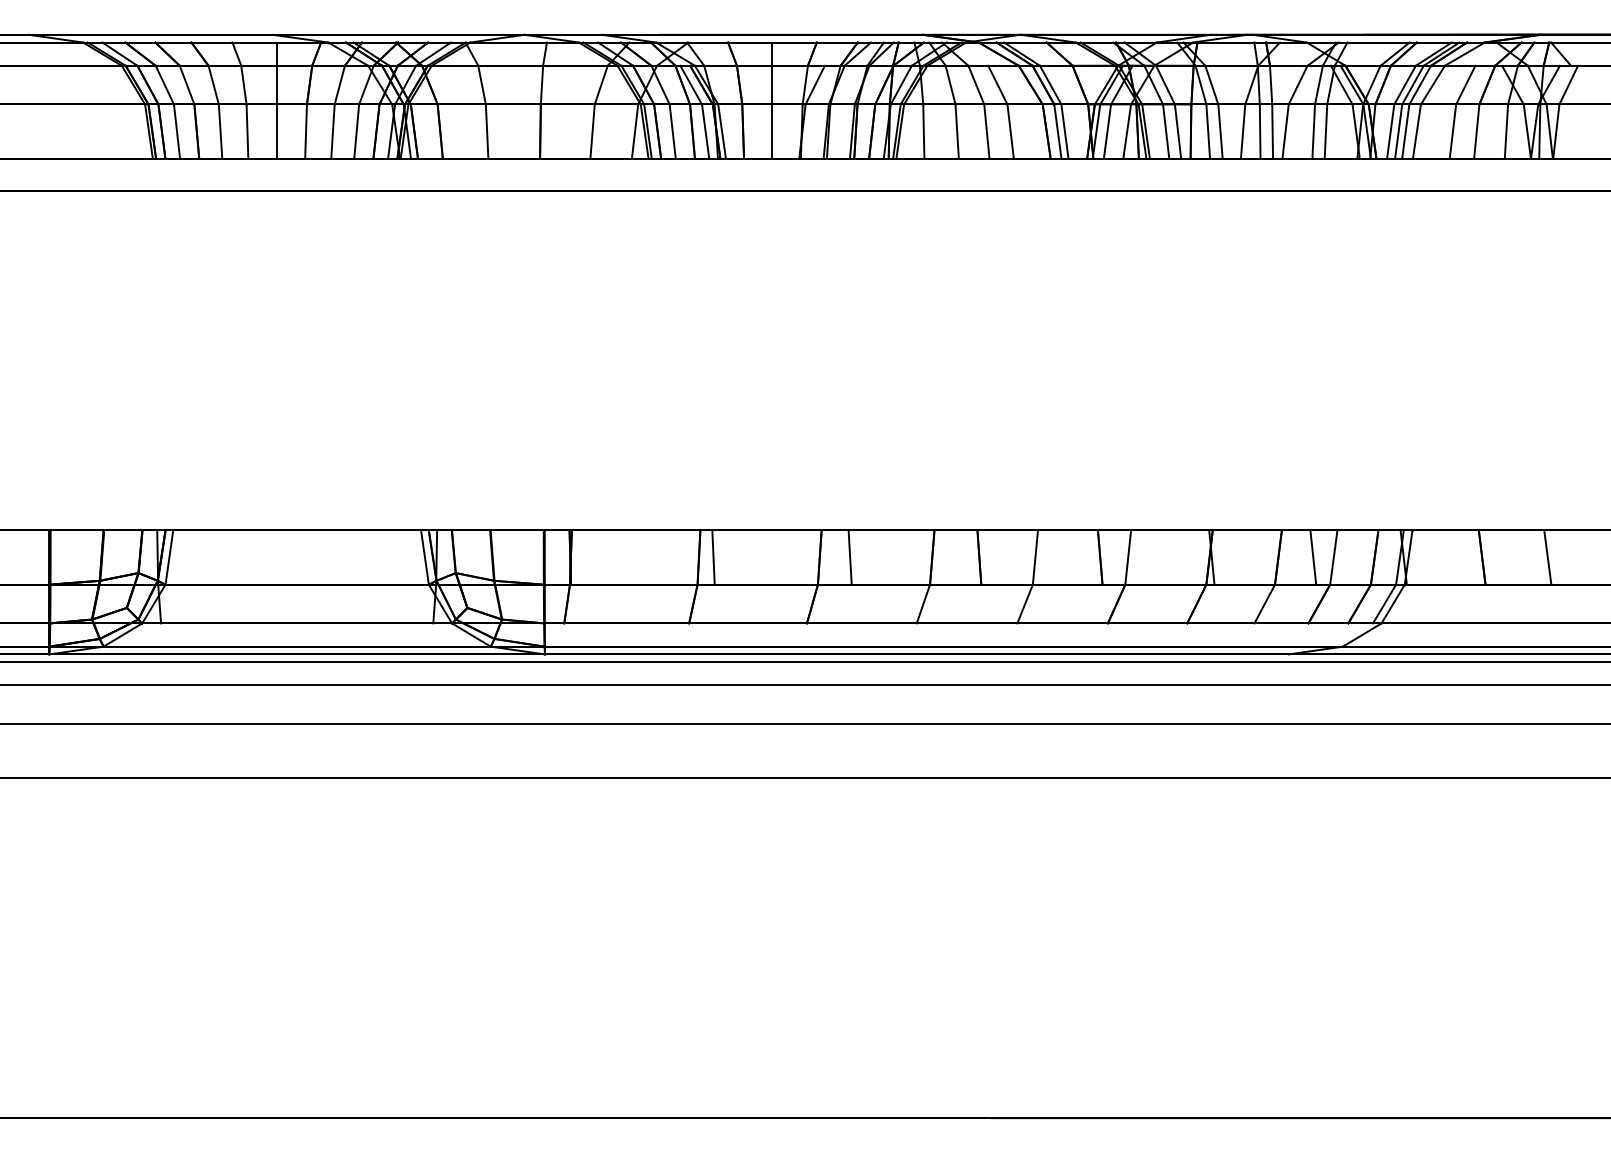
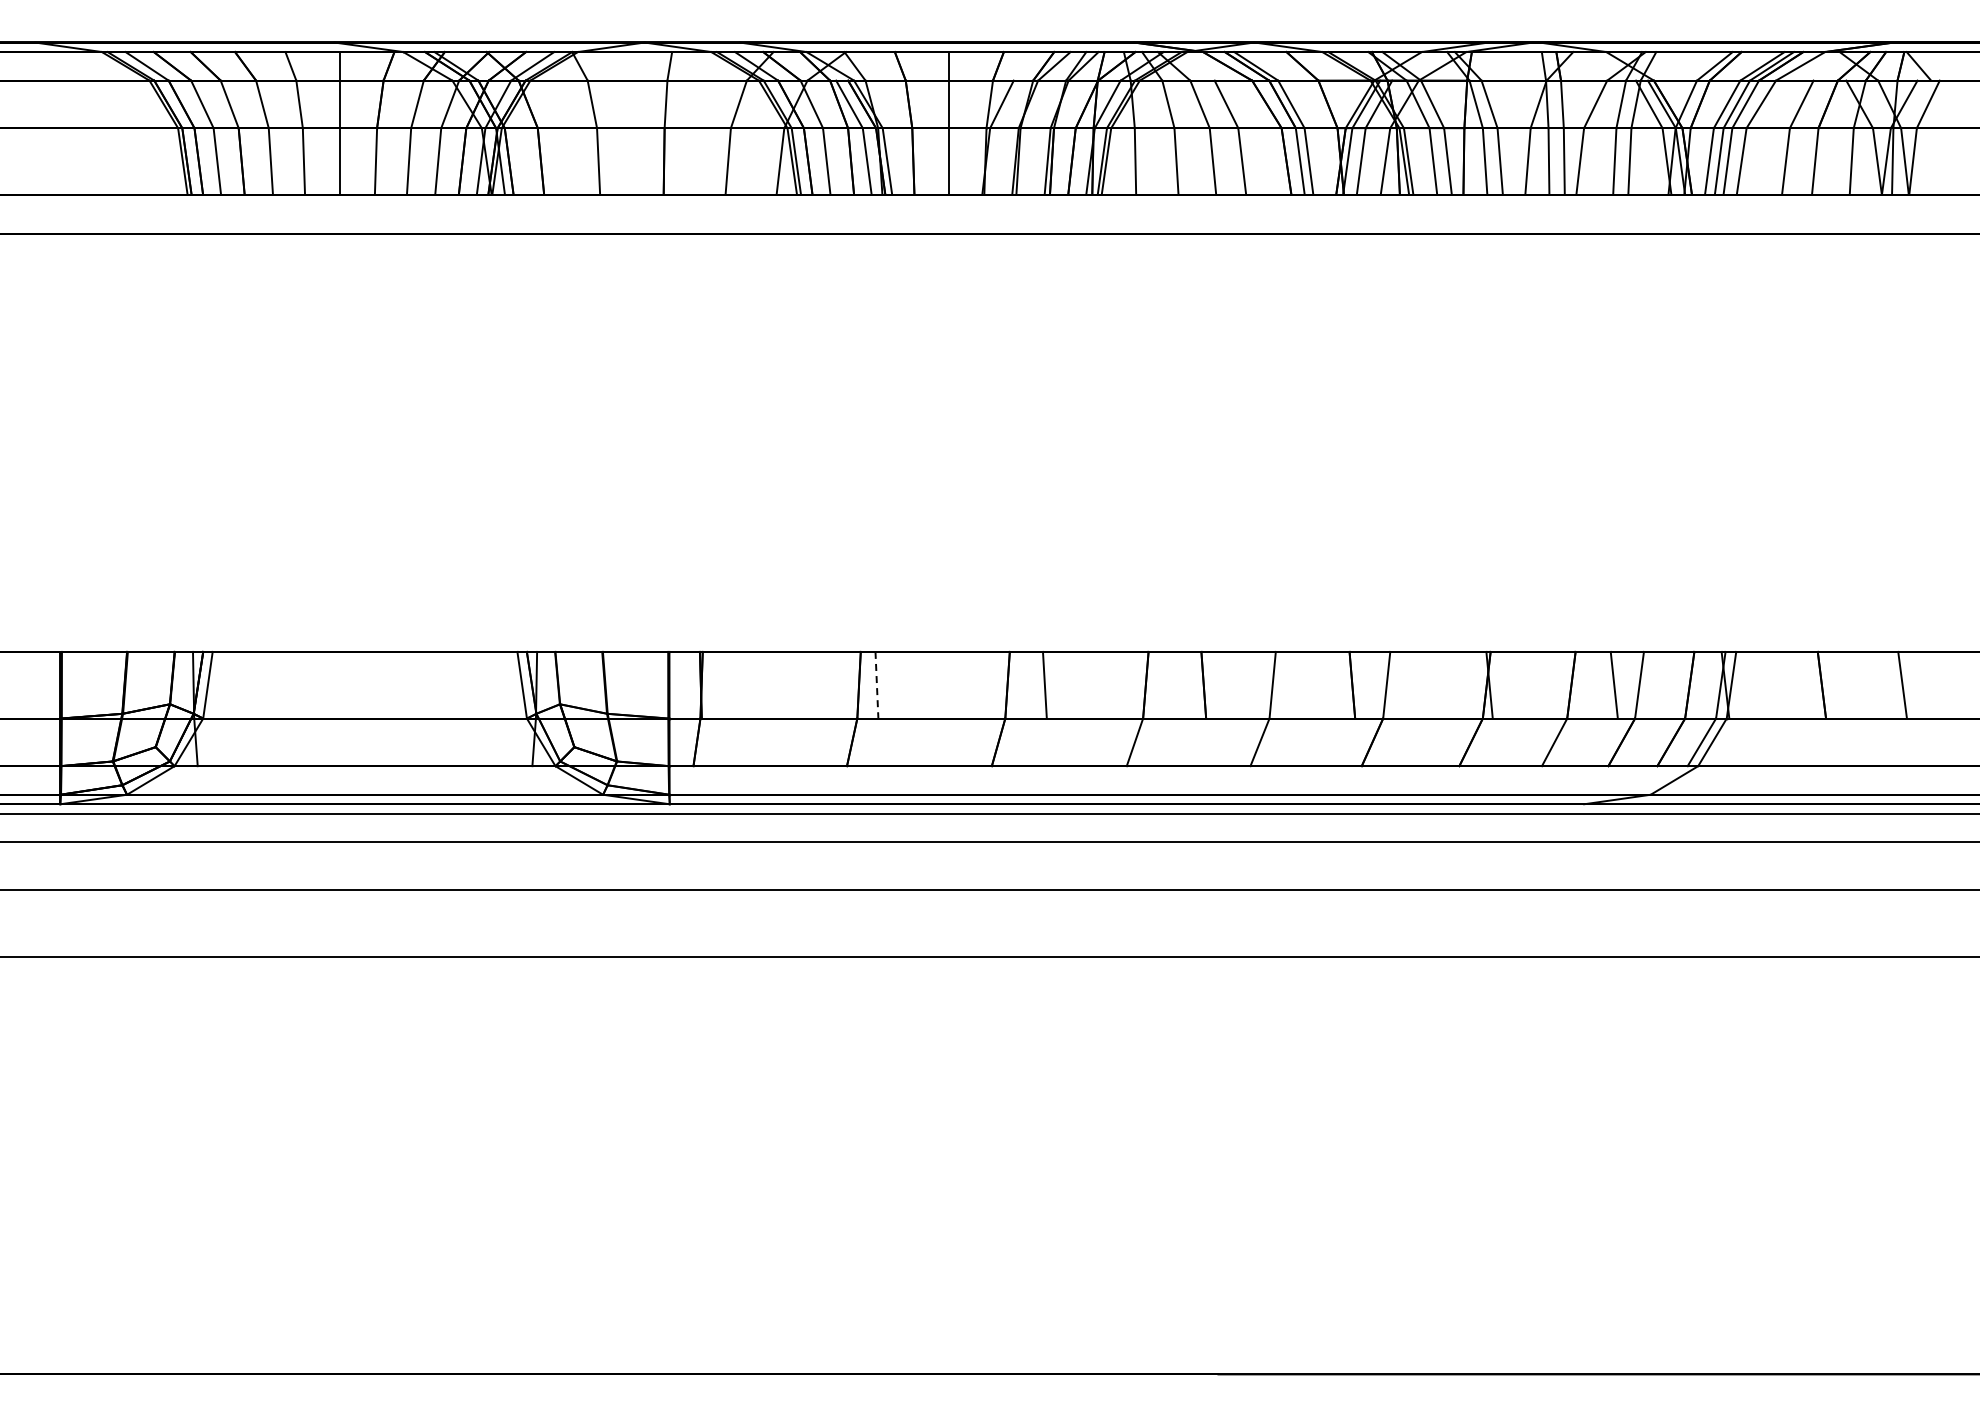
line: (713, 557) -> (876, 685), solid -> dashed

